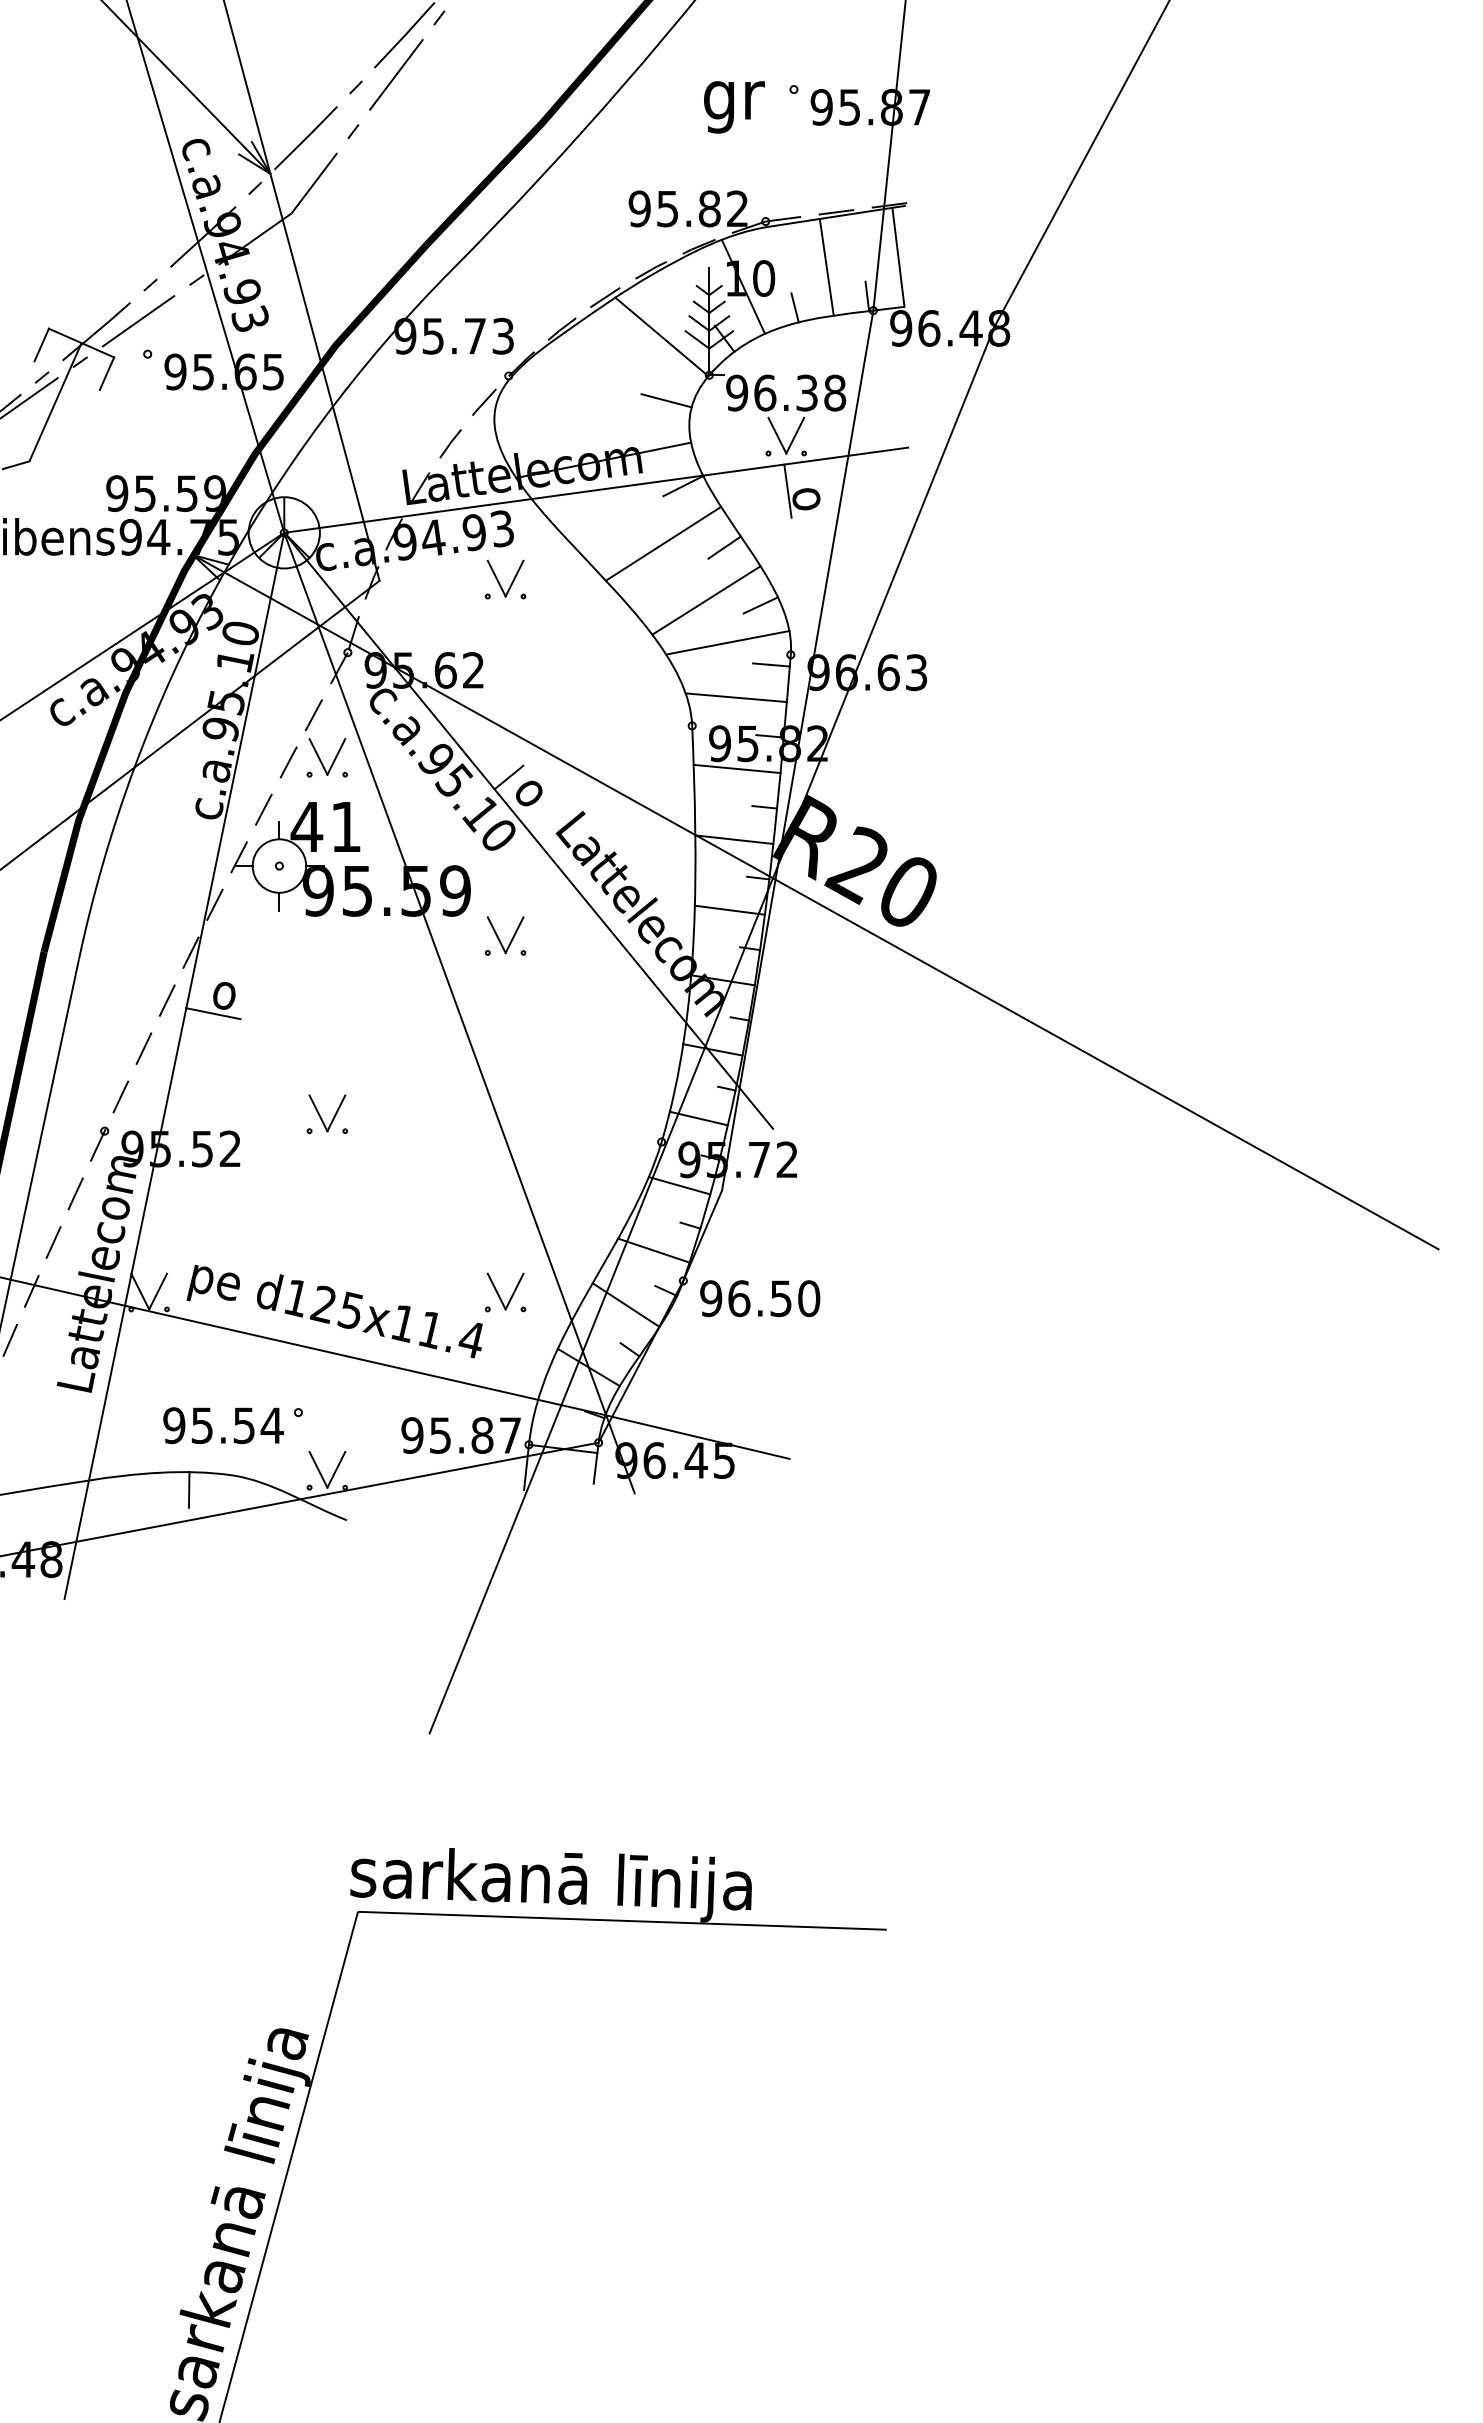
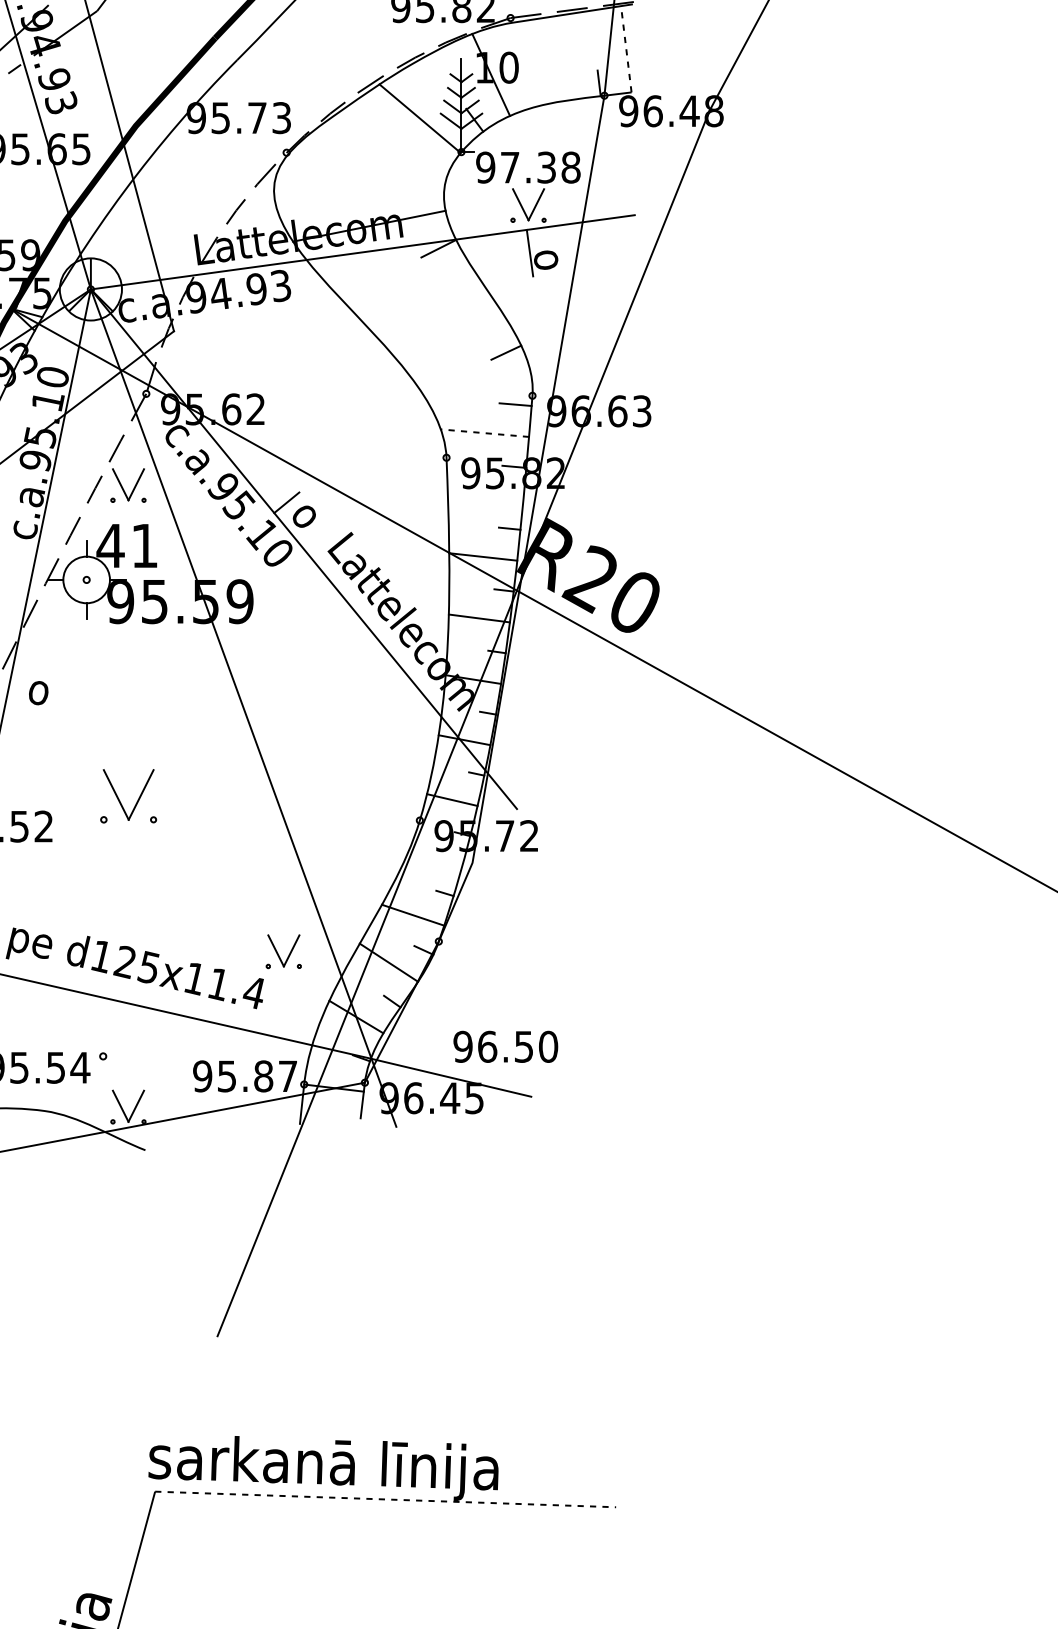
line: (898, 257) -> (626, 49), solid -> dashed
line: (826, 266) -> (563, 57), removed
line: (794, 307) -> (535, 92), removed
text: (765, 392) -> (510, 167), 96.38 -> 97.38
line: (666, 400) -> (424, 174), removed
line: (663, 543) -> (421, 298), removed
line: (724, 547) -> (474, 302), removed
part: (499, 581) -> (278, 331), removed
line: (706, 600) -> (458, 348), removed
line: (727, 642) -> (477, 385), removed
line: (736, 697) -> (485, 433), solid -> dashed
line: (736, 768) -> (485, 494), removed
part: (499, 938) -> (278, 643), removed
line: (212, 1013) -> (28, 708), removed
part: (326, 1114) -> (127, 796), size x1.6
line: (679, 1185) -> (435, 858), removed
text: (760, 1298) -> (506, 1046), moved
line: (188, 1489) -> (7, 1123), removed
line: (622, 1920) -> (385, 1499), solid -> dashed

